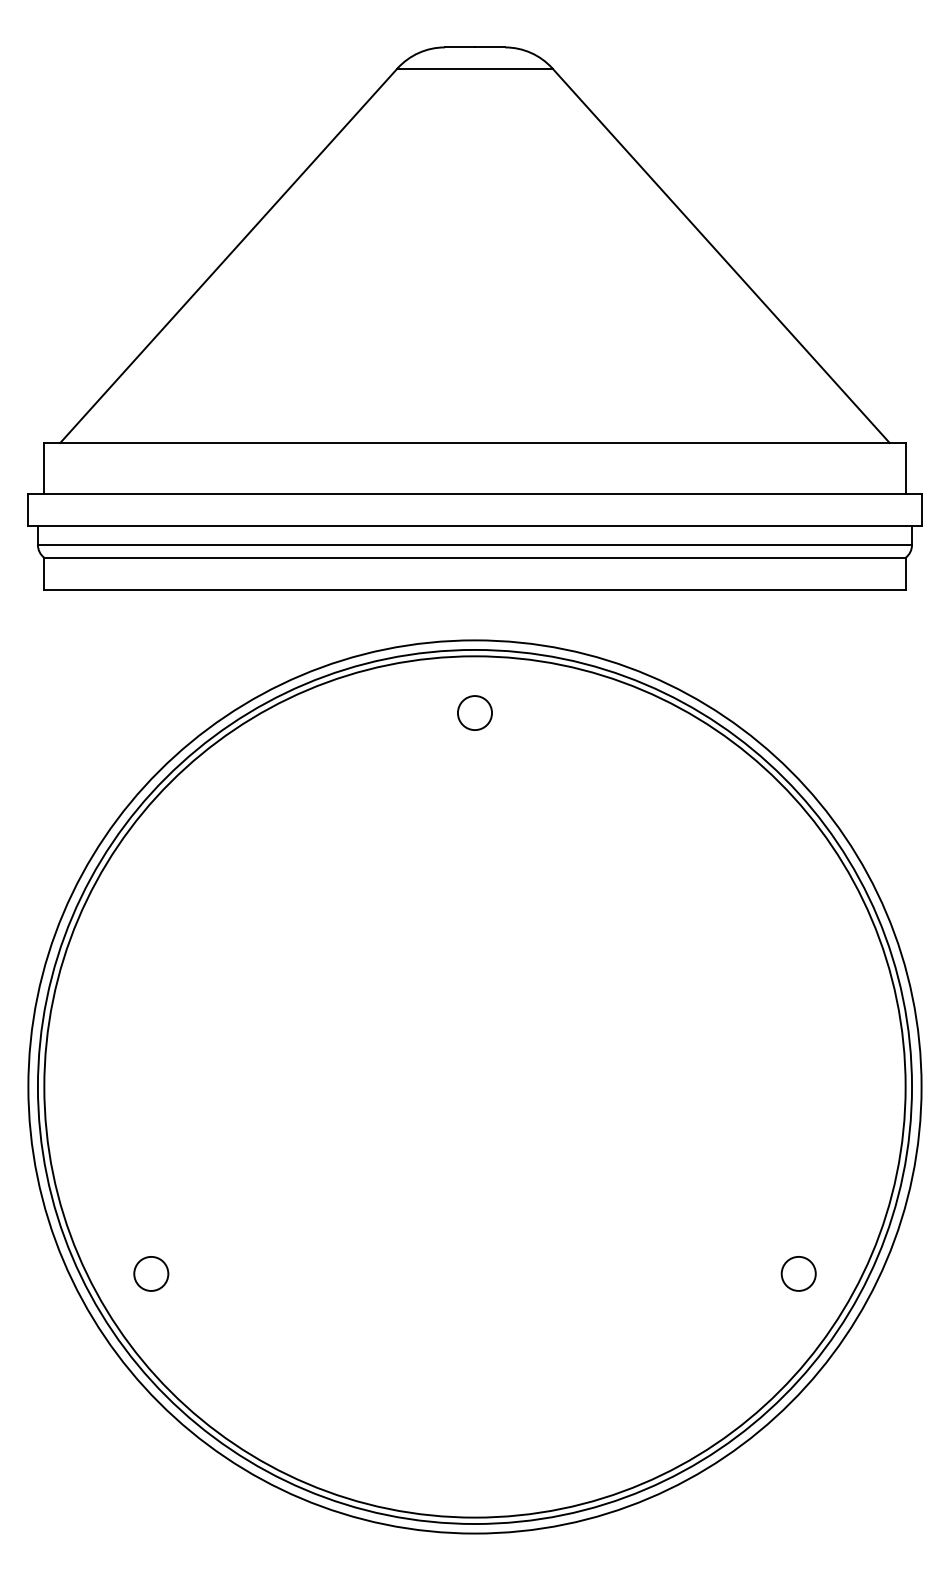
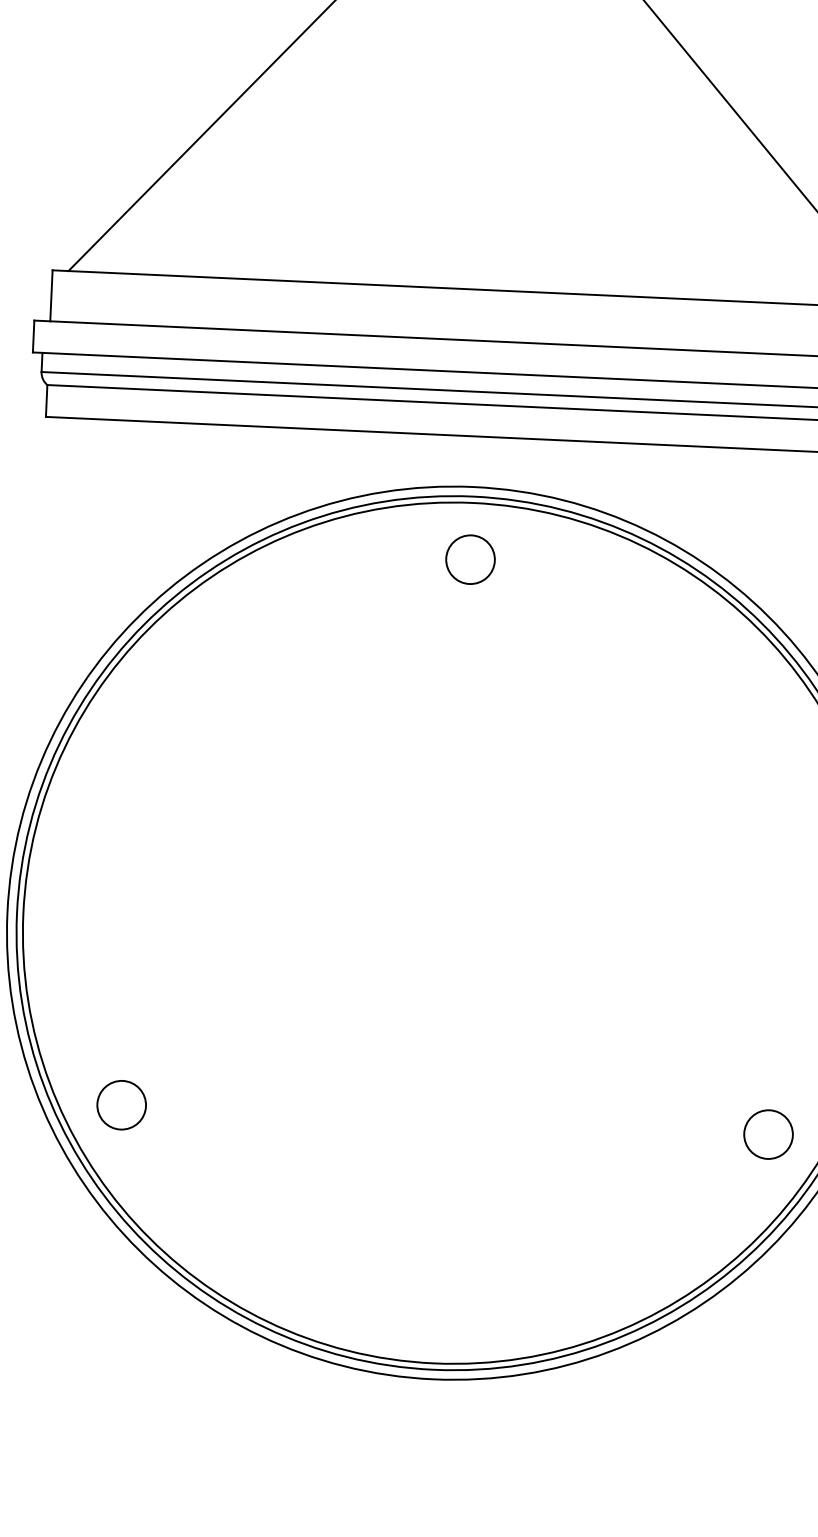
circle: (474, 712) -> (470, 559), size x1.43
circle: (151, 1273) -> (121, 1104), size x1.43
circle: (798, 1273) -> (768, 1134), size x1.43

